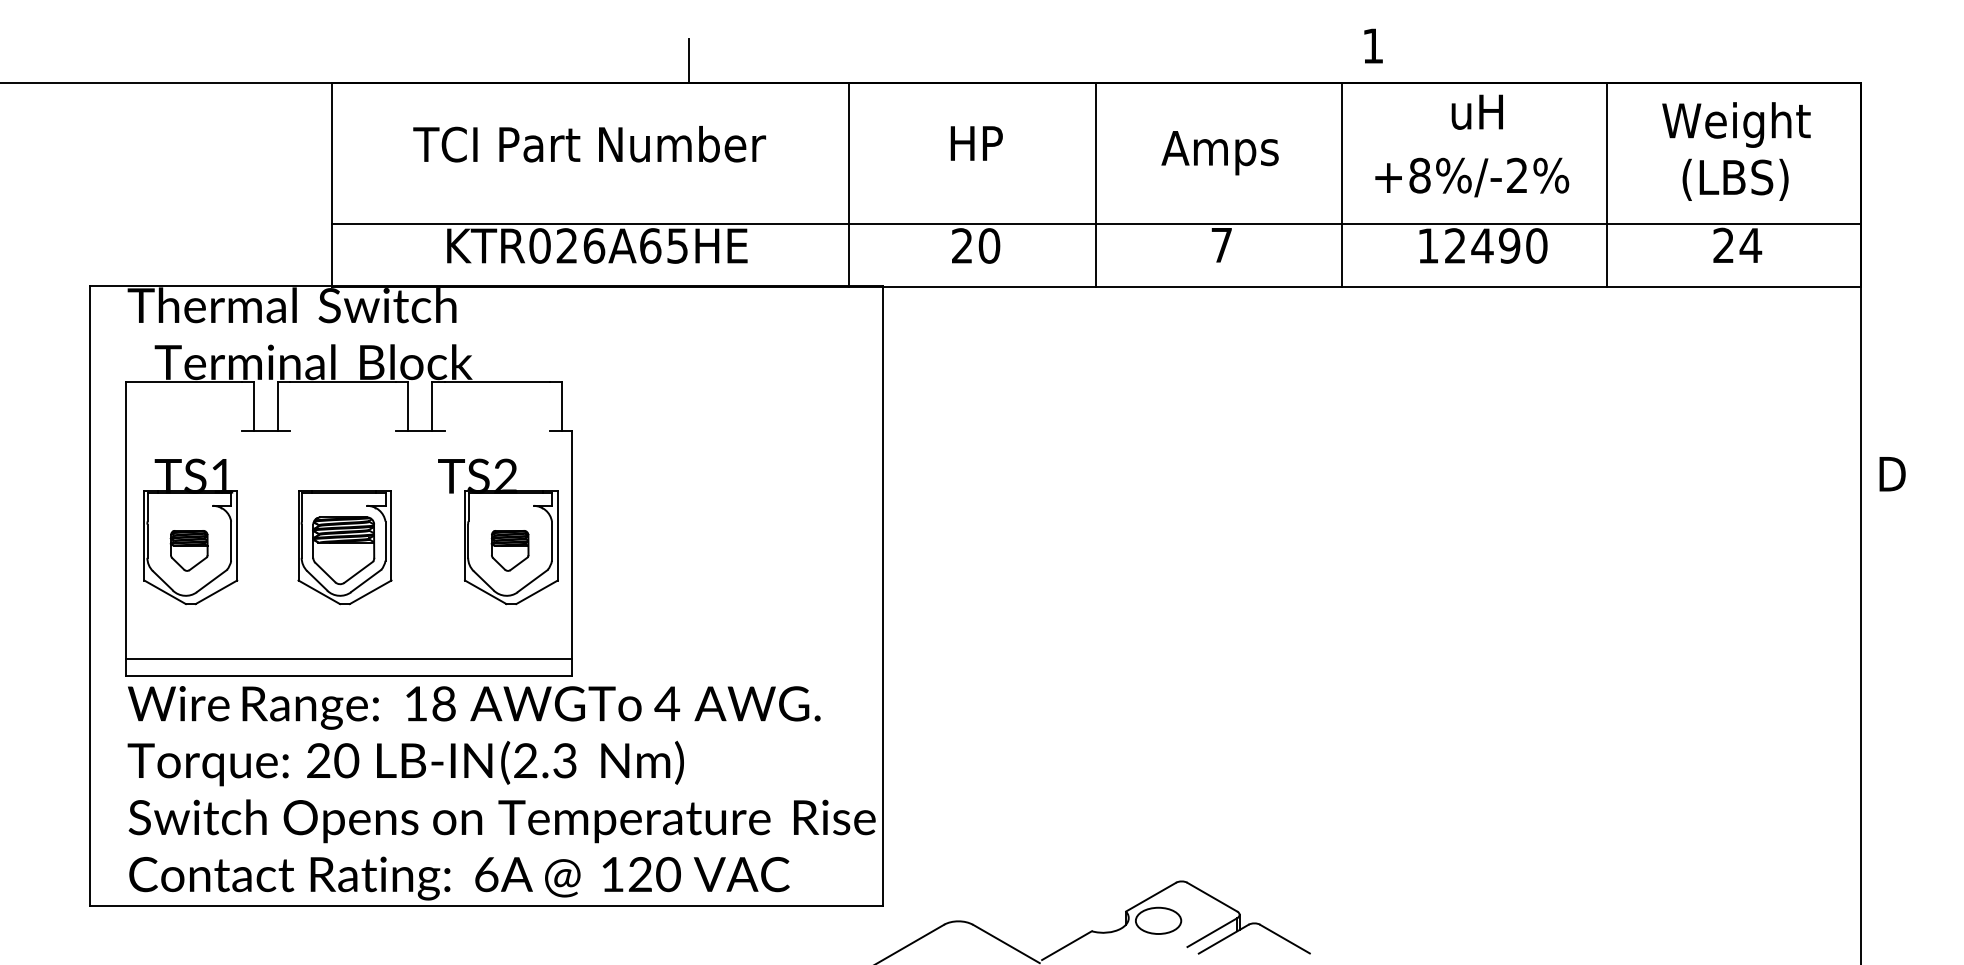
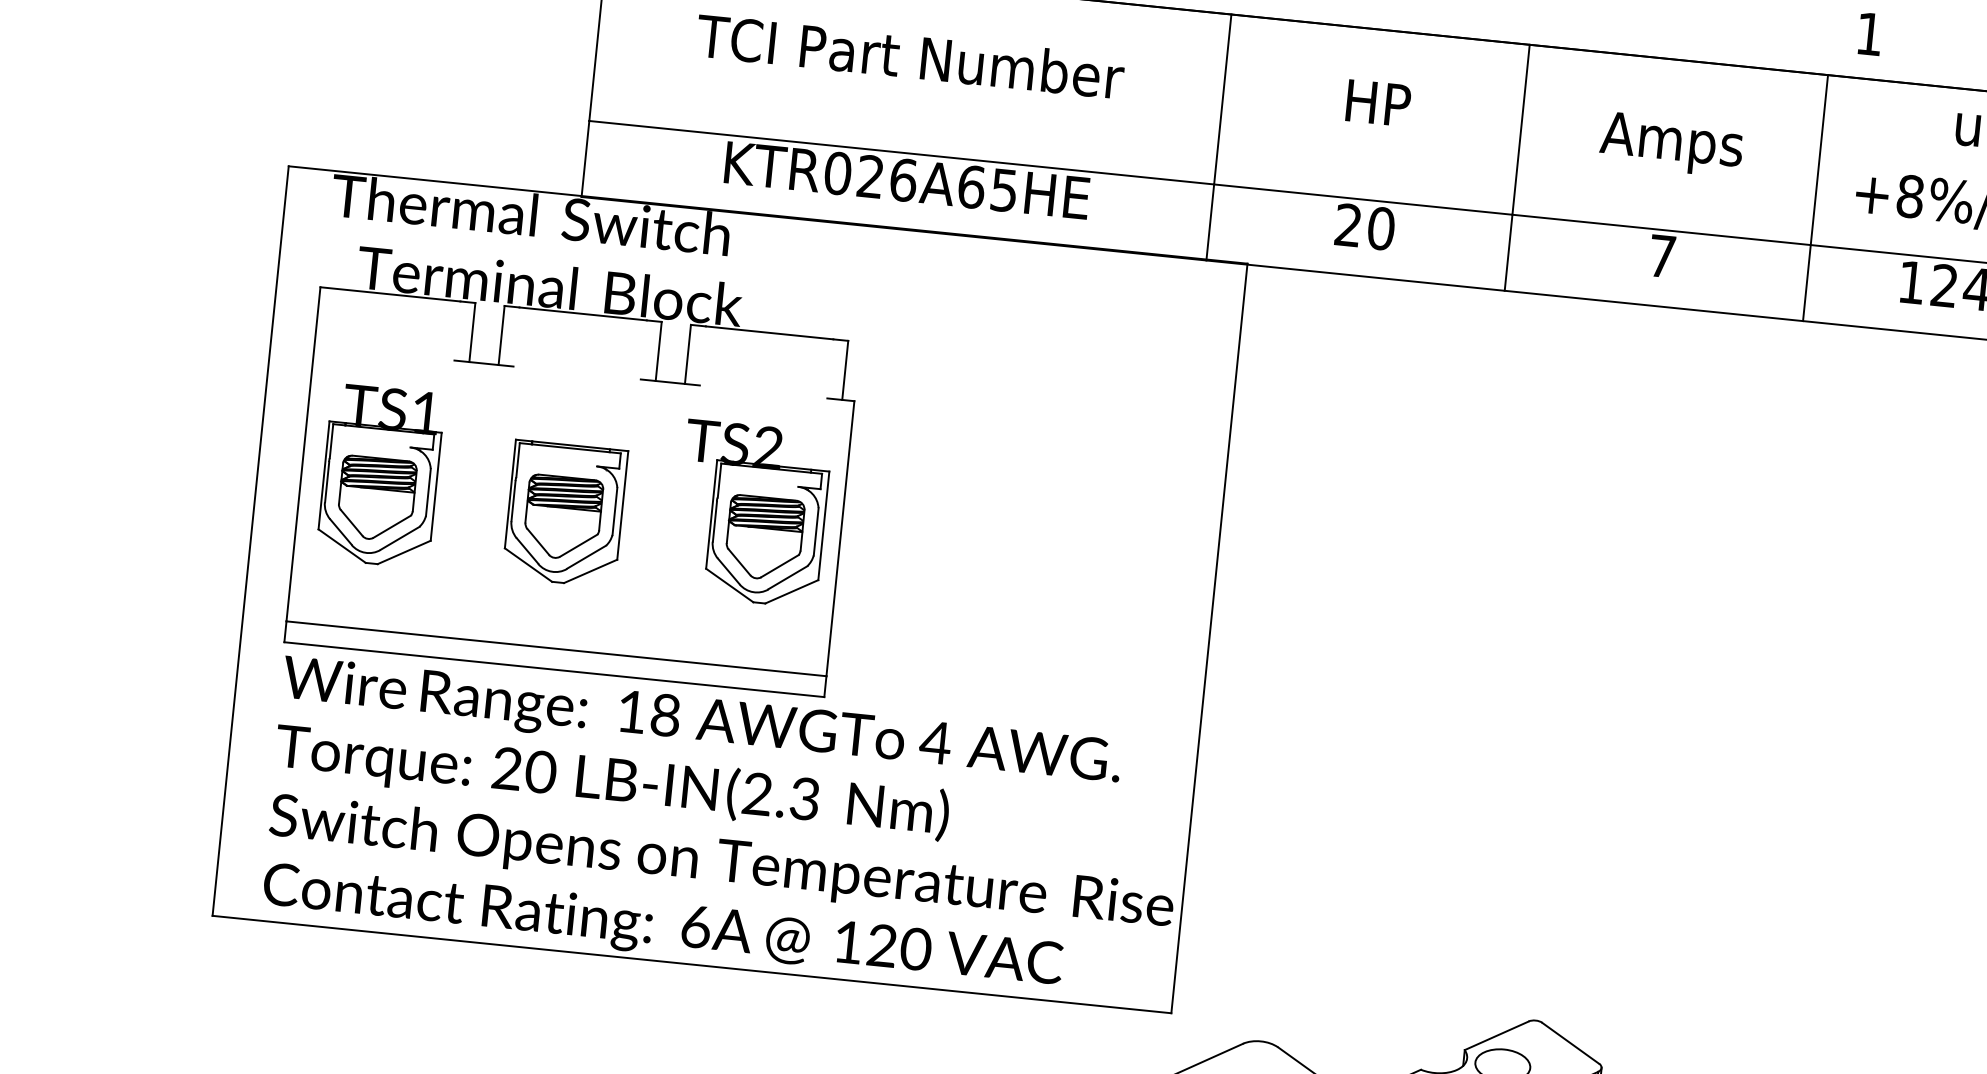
part: (188, 550) -> (375, 498), size x1.67
part: (509, 550) -> (763, 537), size x1.67

